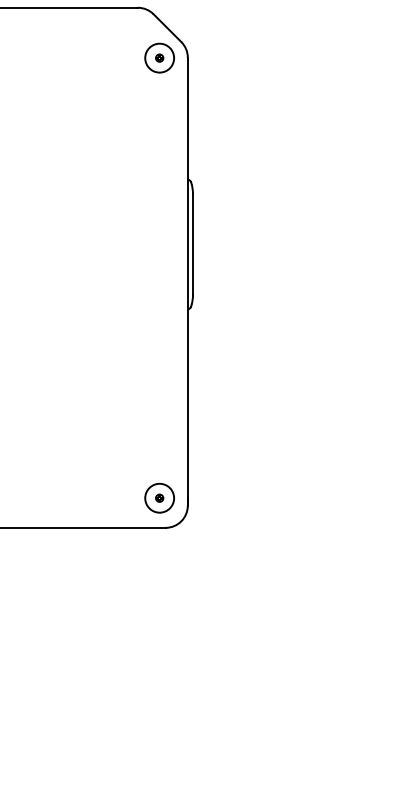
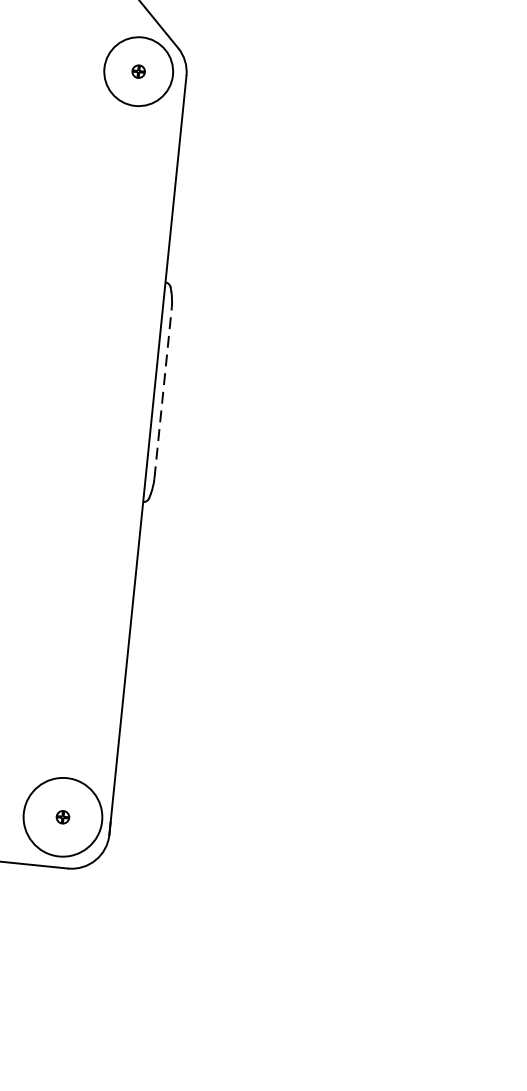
circle: (159, 57) -> (138, 70), size x1.4
line: (193, 243) -> (164, 391), solid -> dashed
circle: (159, 497) -> (62, 816), size x1.6

